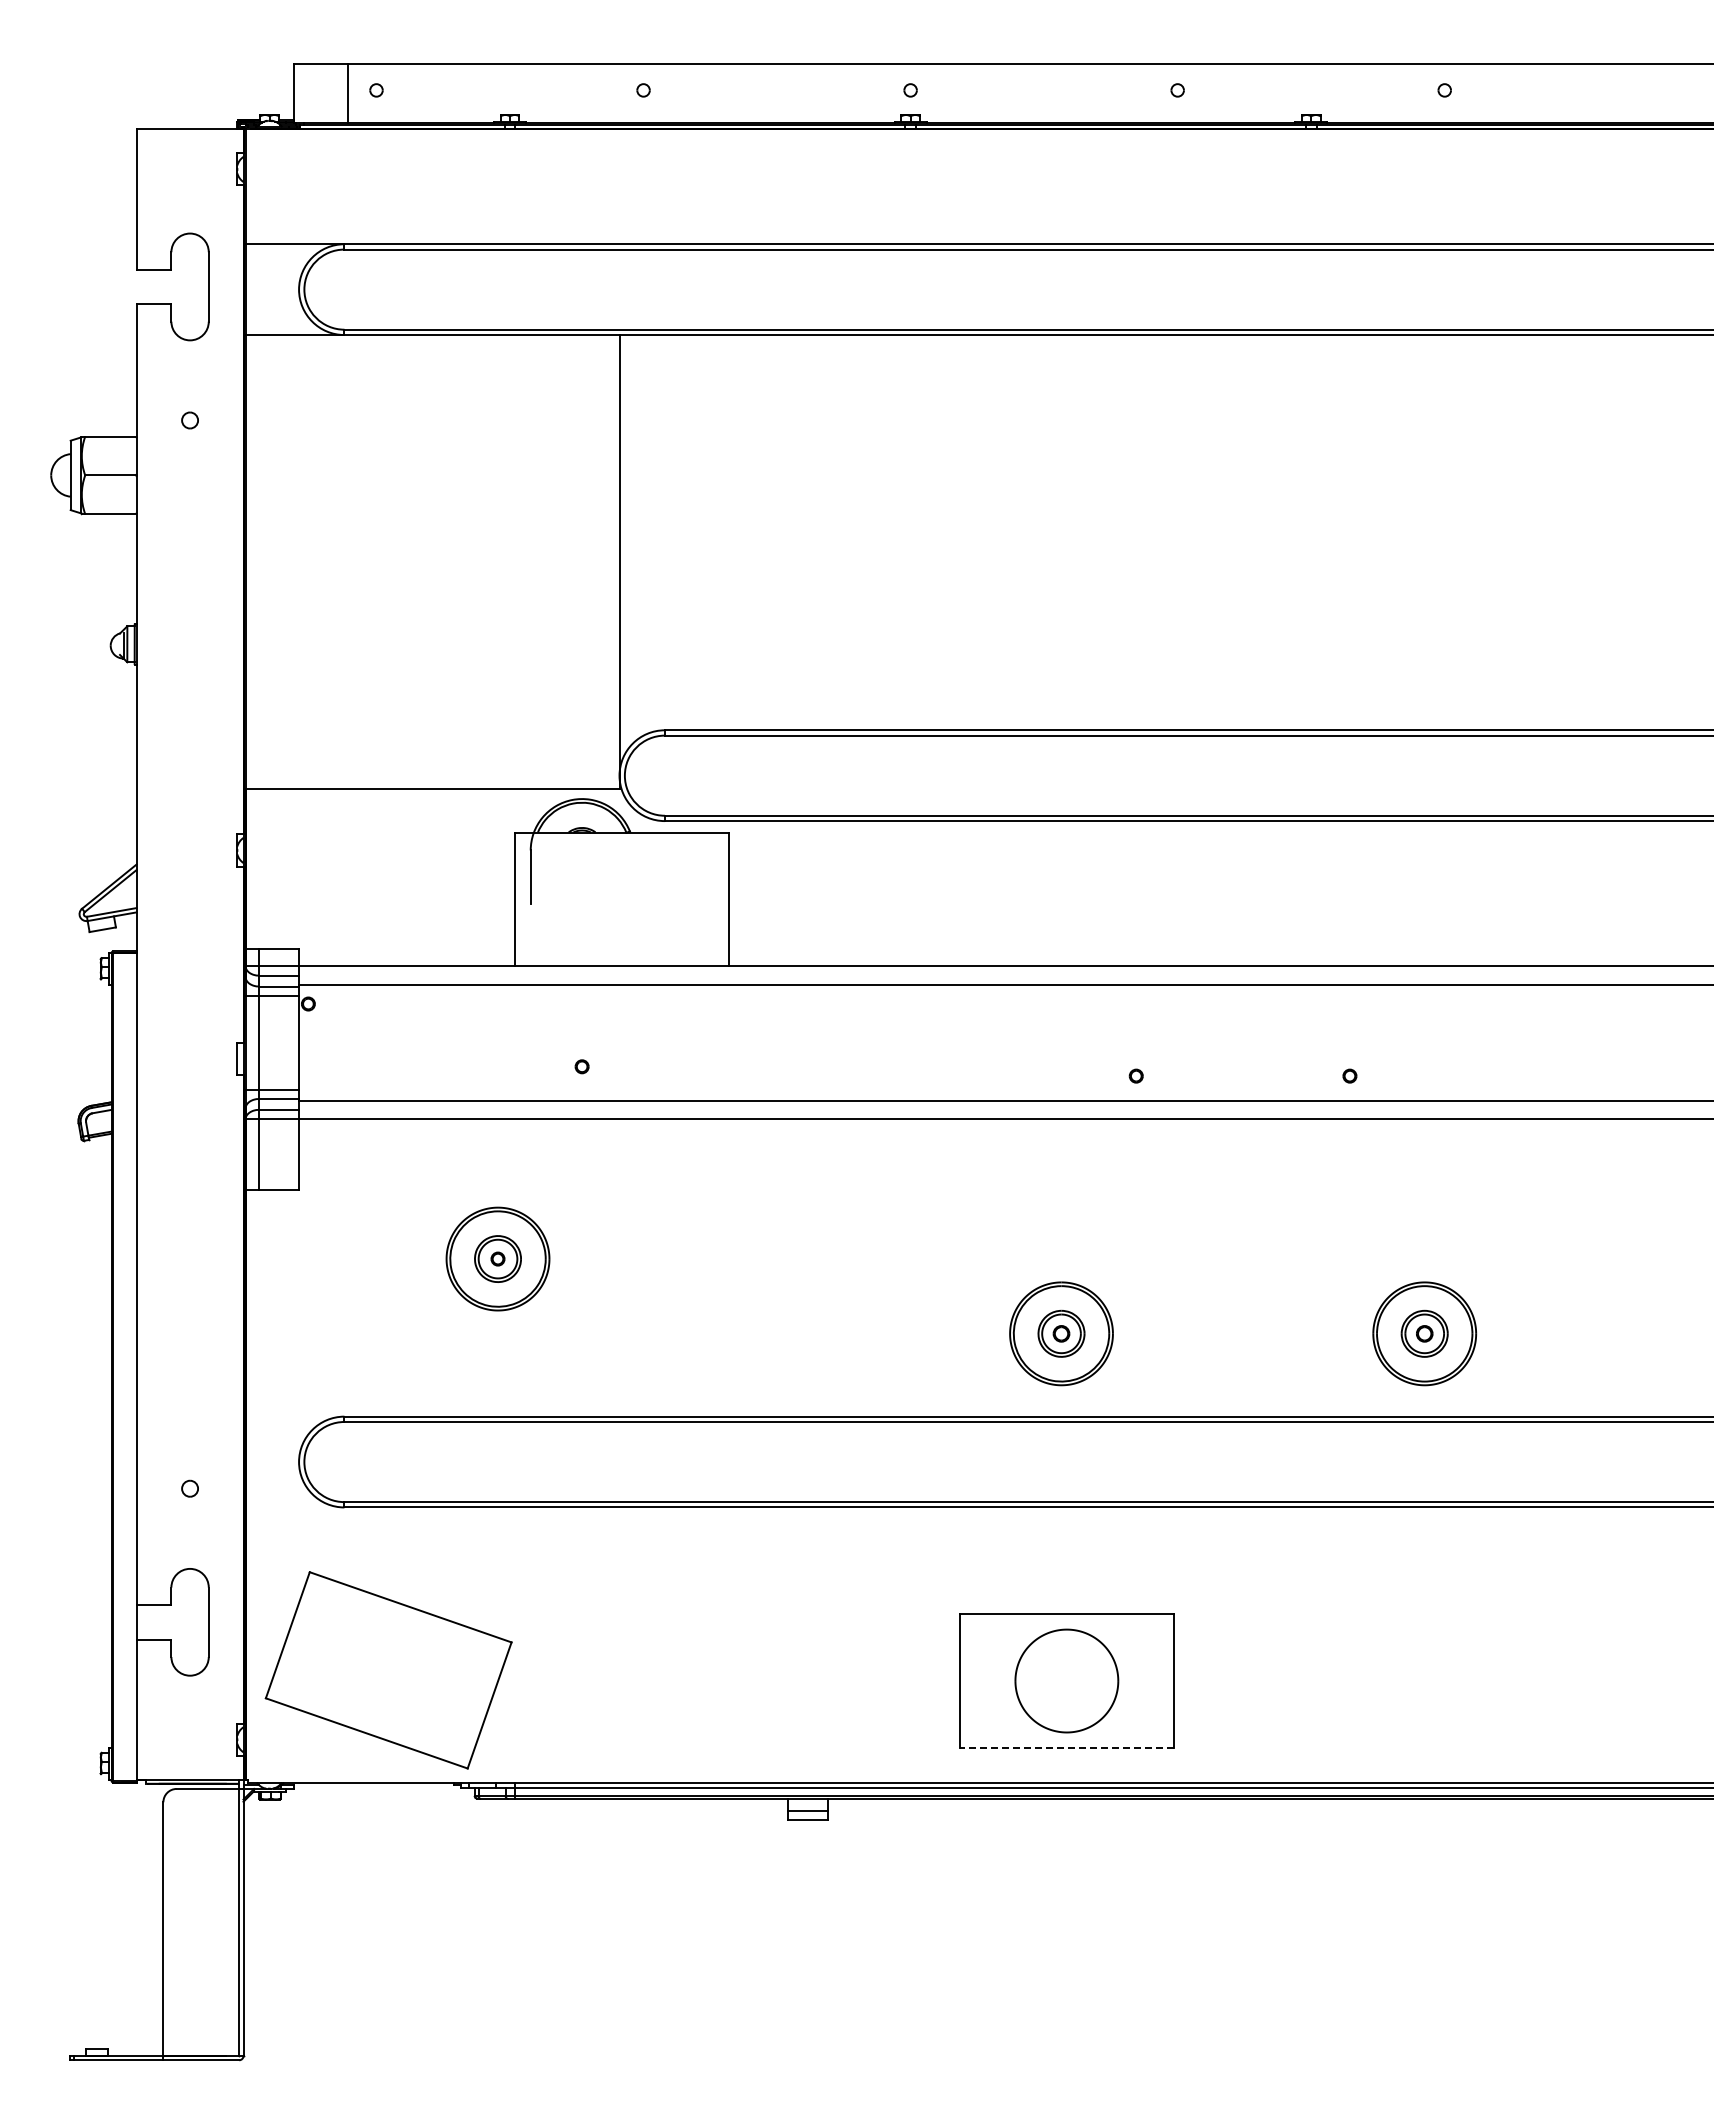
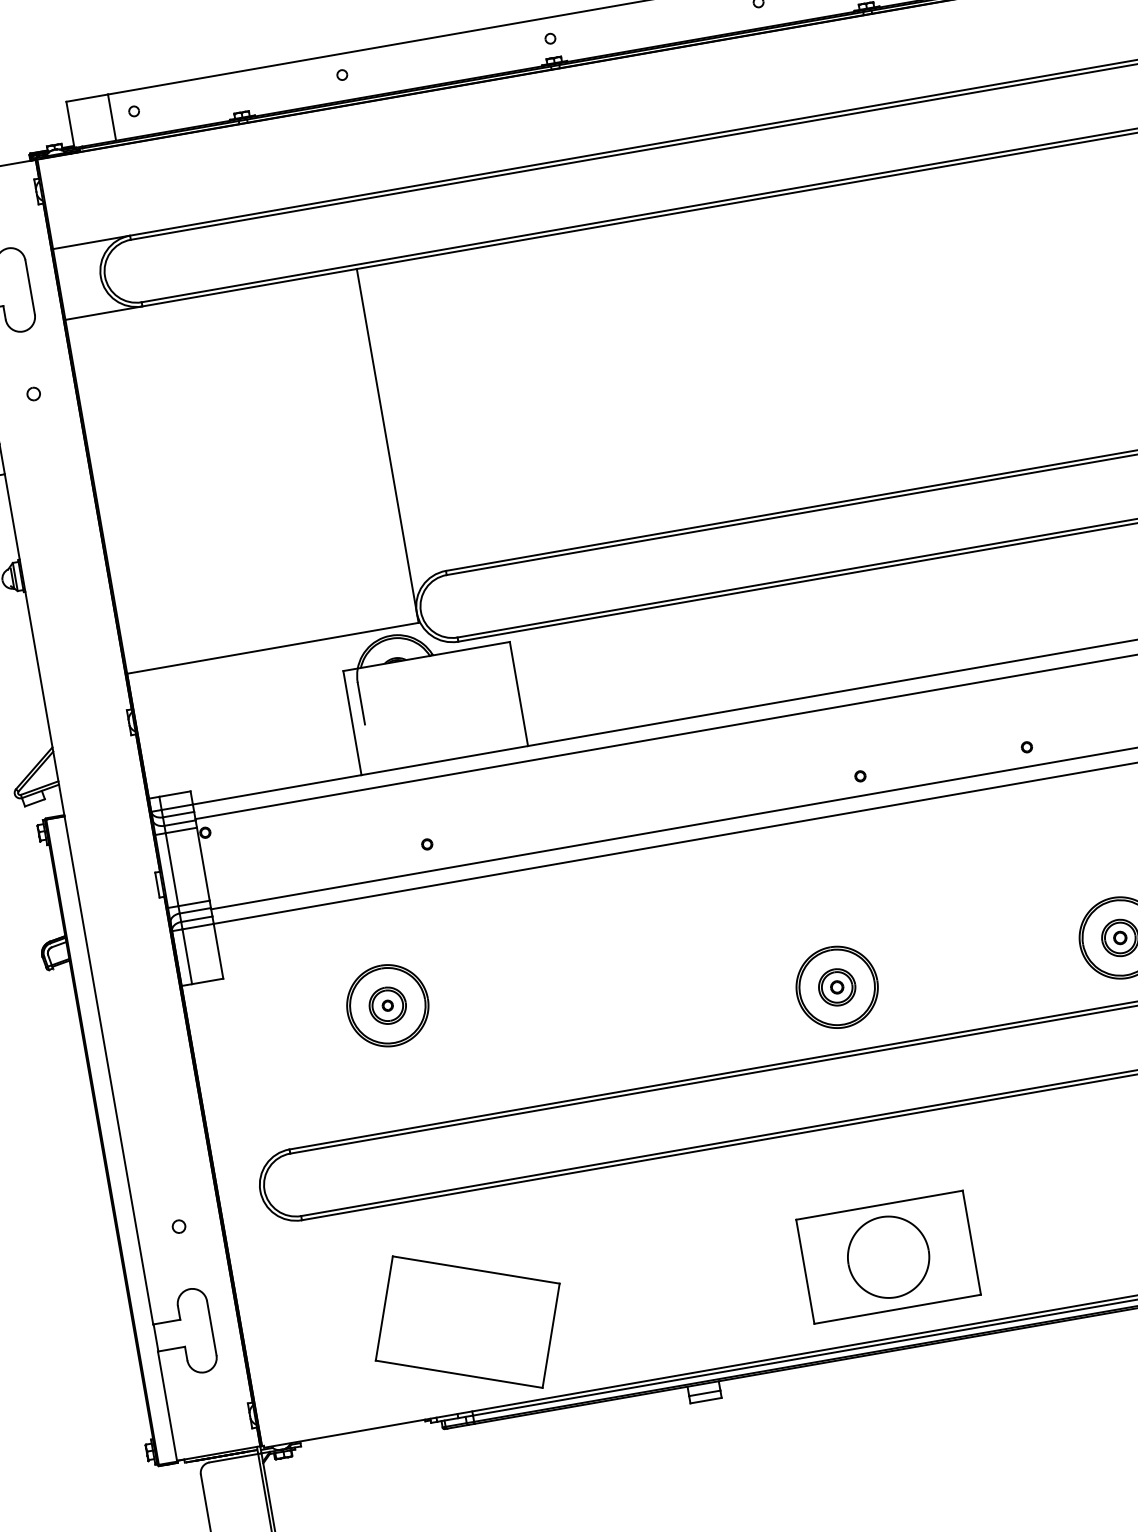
part: (388, 1670) -> (467, 1322), moved
line: (1066, 1747) -> (897, 1309), dashed -> solid

